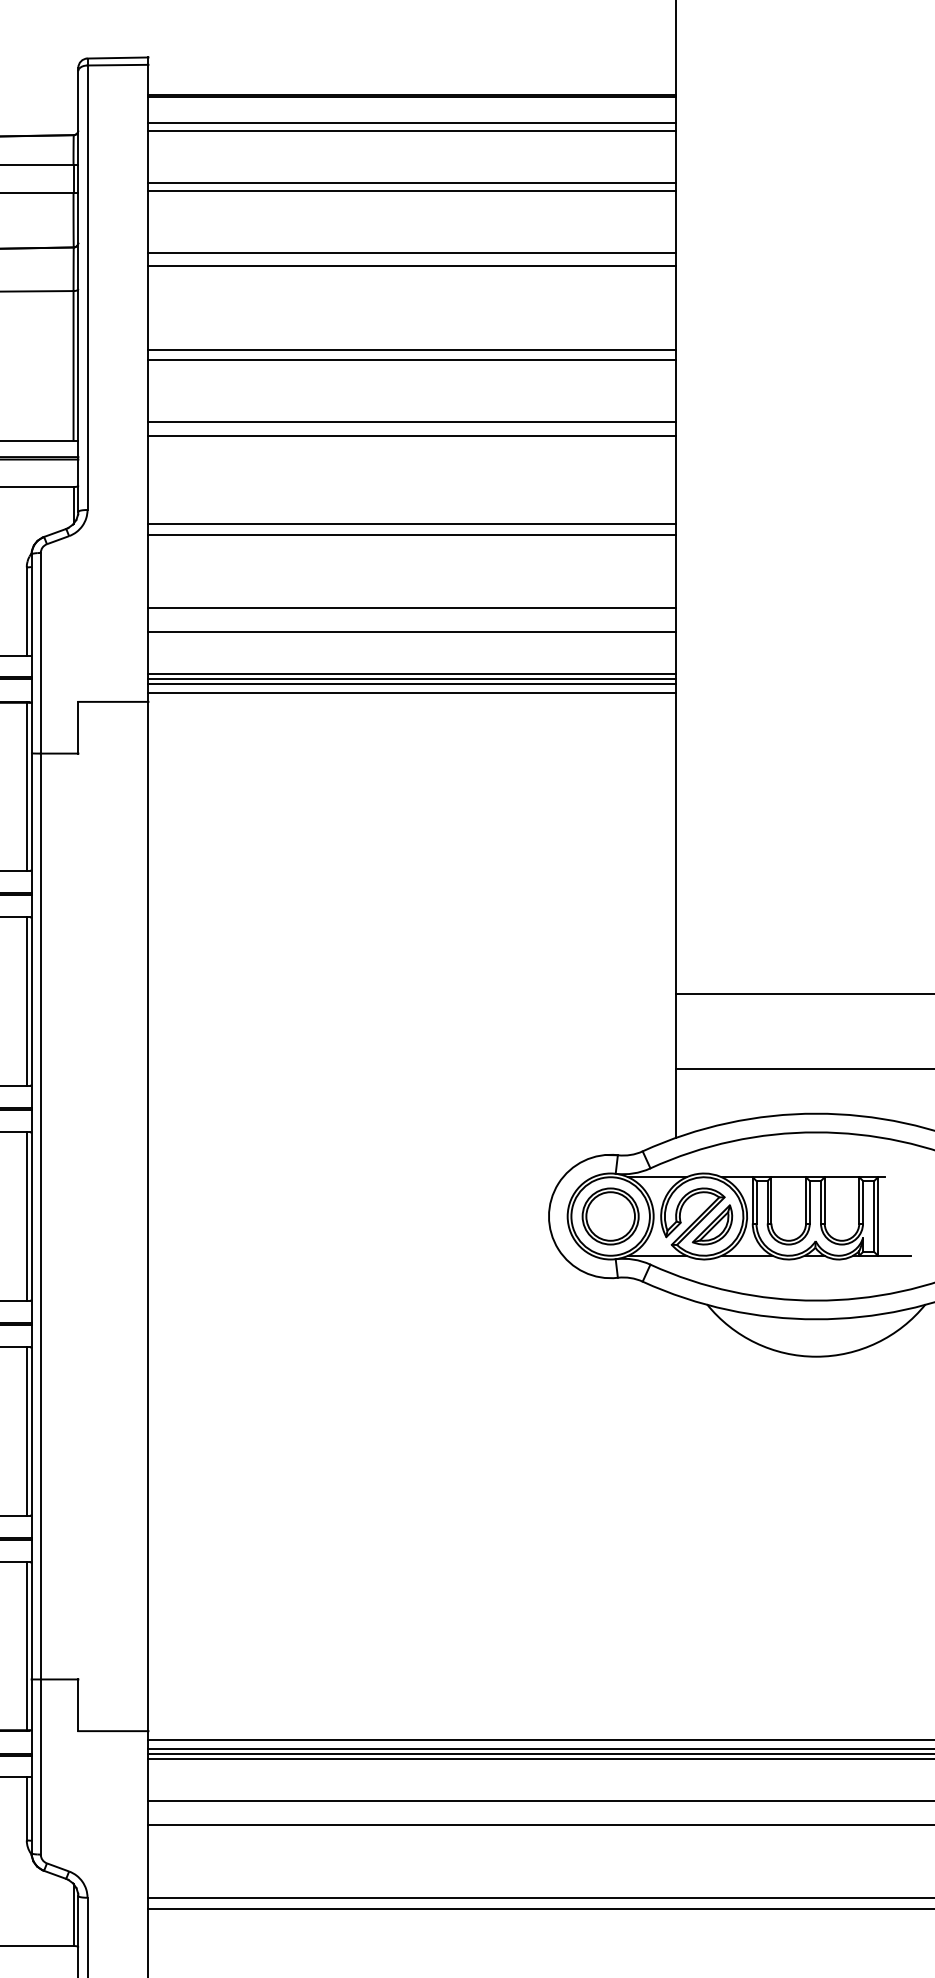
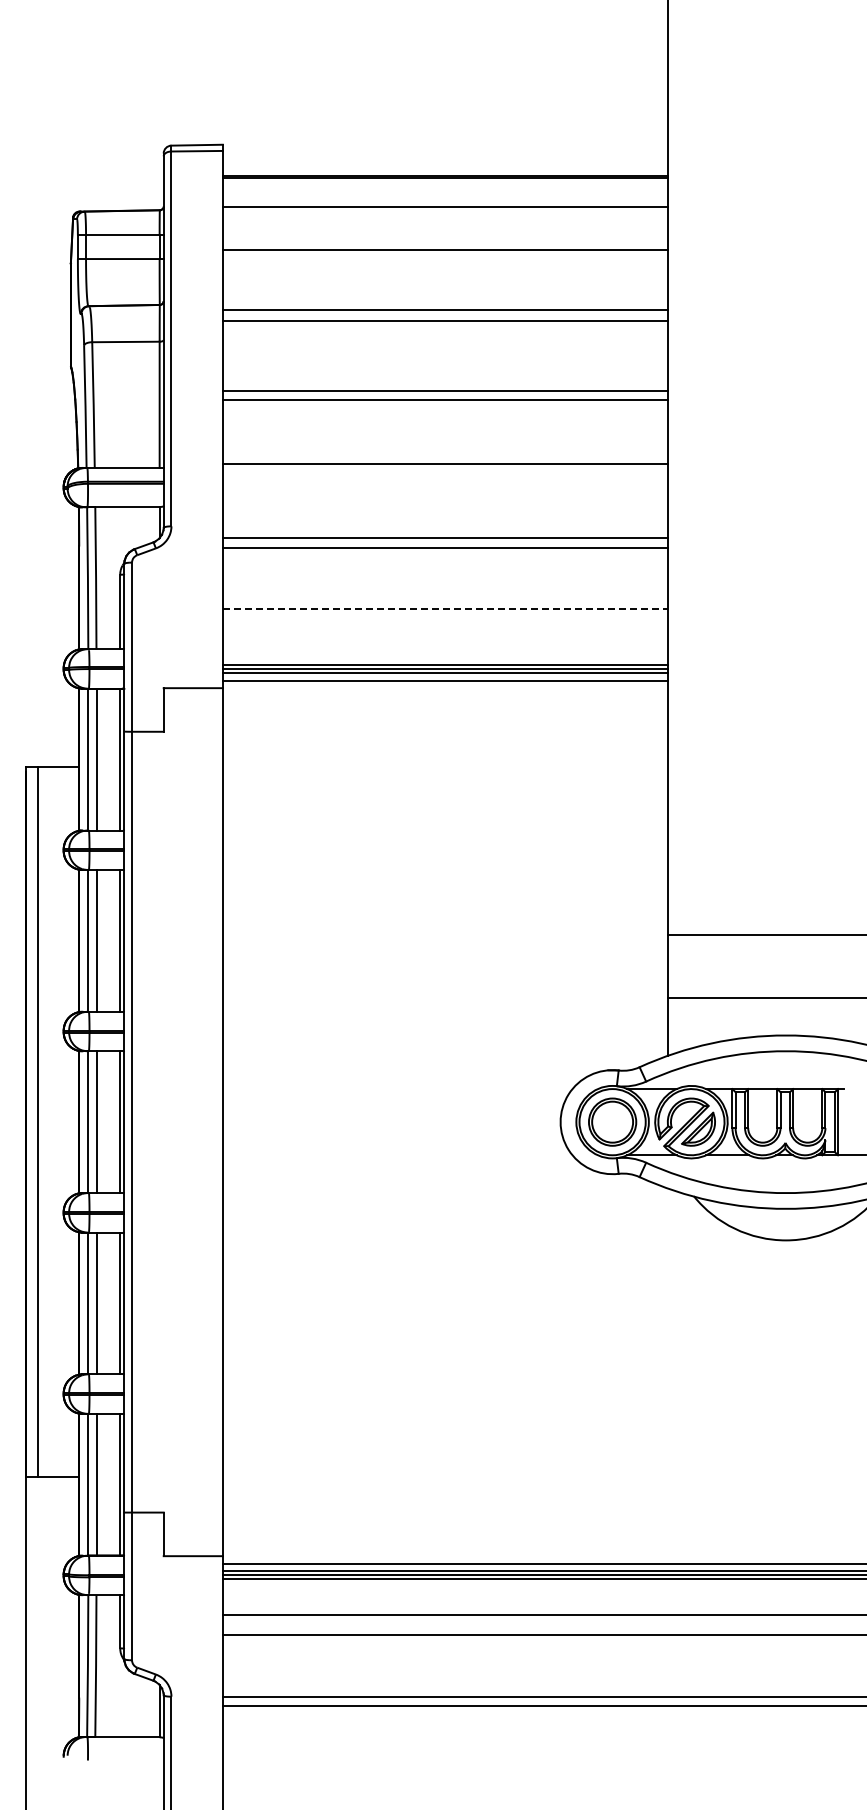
line: (411, 122) -> (444, 199), removed
line: (411, 191) -> (444, 257), removed
line: (411, 422) -> (444, 452), removed
line: (412, 607) -> (445, 608), solid -> dashed
line: (411, 632) -> (444, 629), removed

